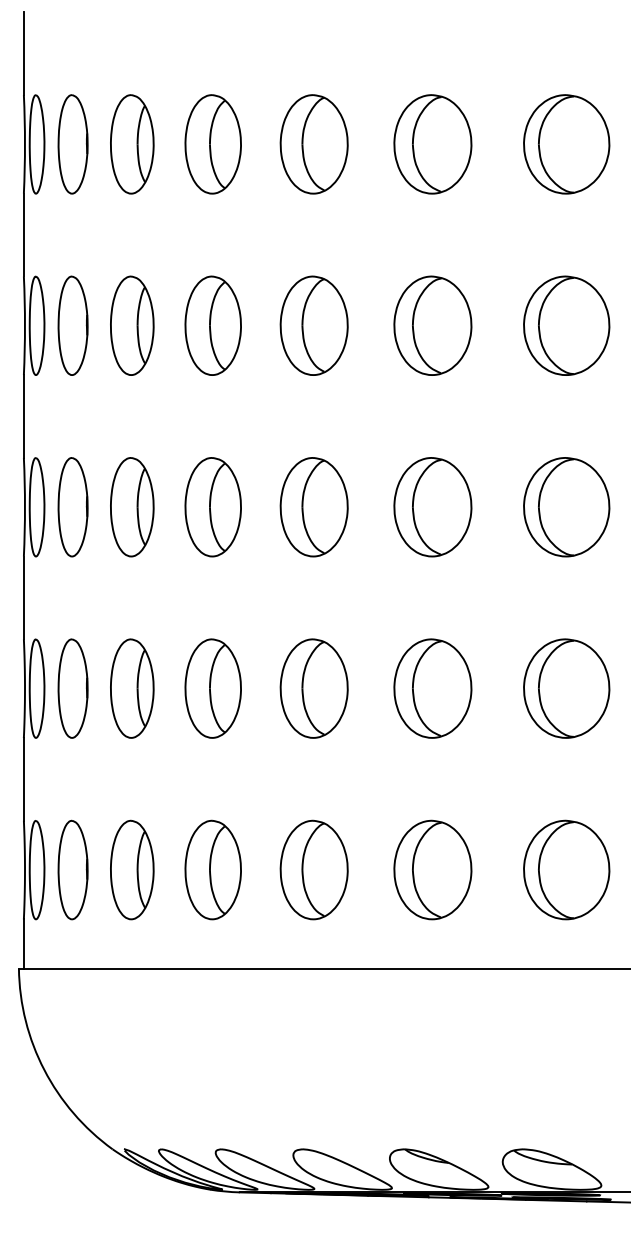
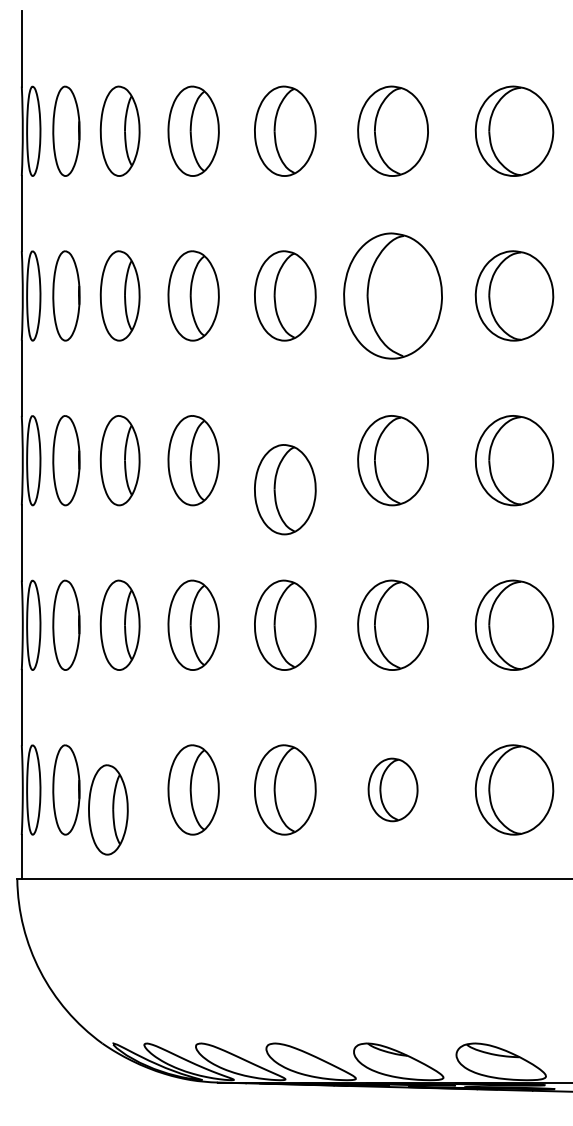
part: (432, 325) -> (392, 295), size x1.4
part: (313, 507) -> (284, 489), moved
part: (132, 869) -> (108, 809), moved
part: (432, 869) -> (392, 789), size x0.7

